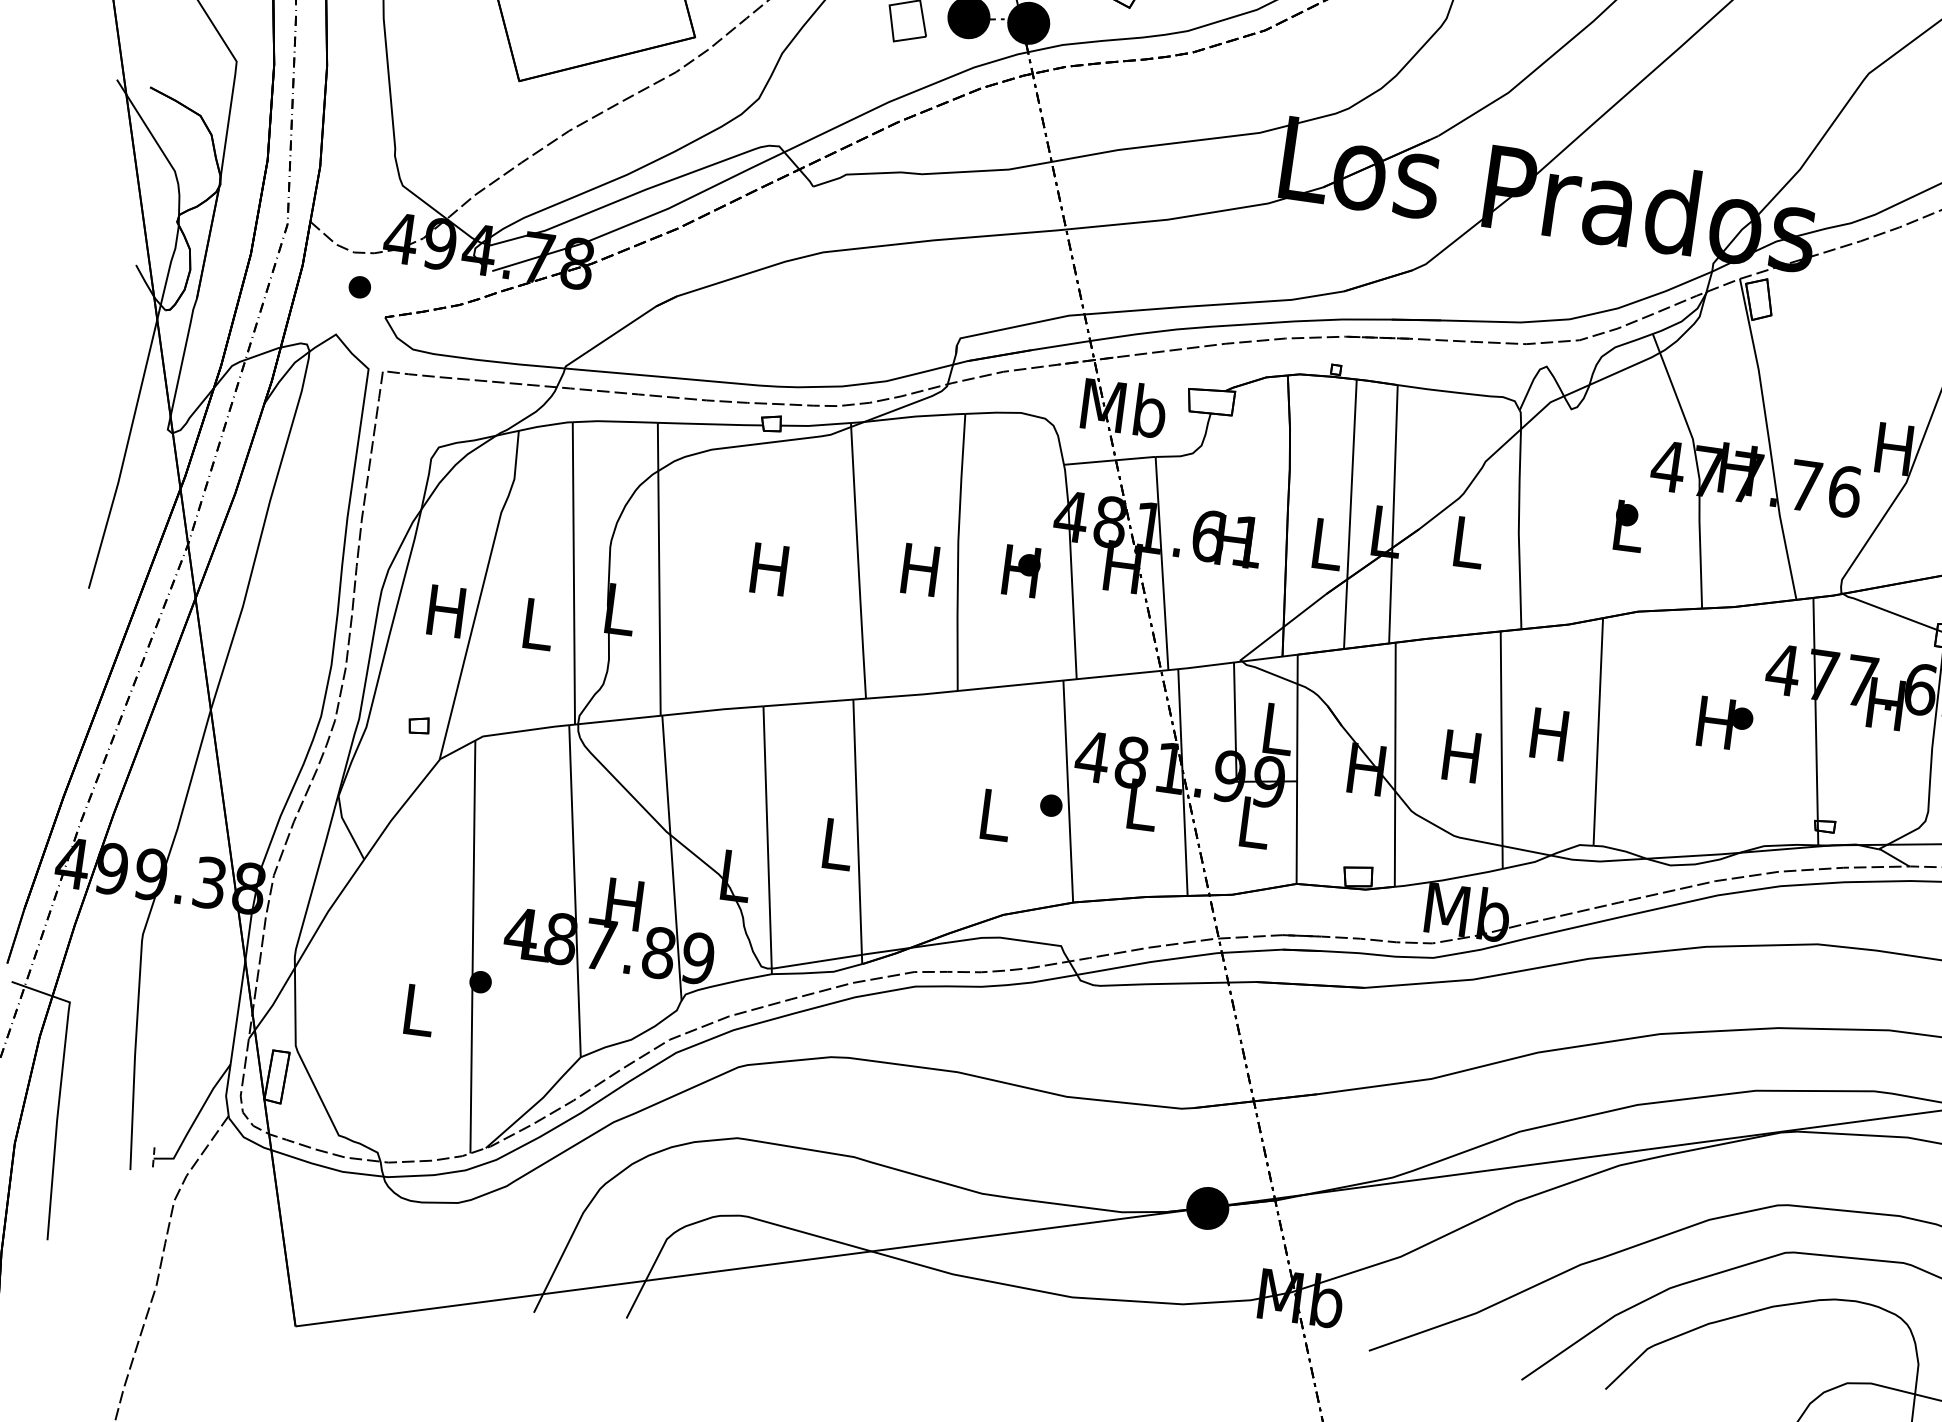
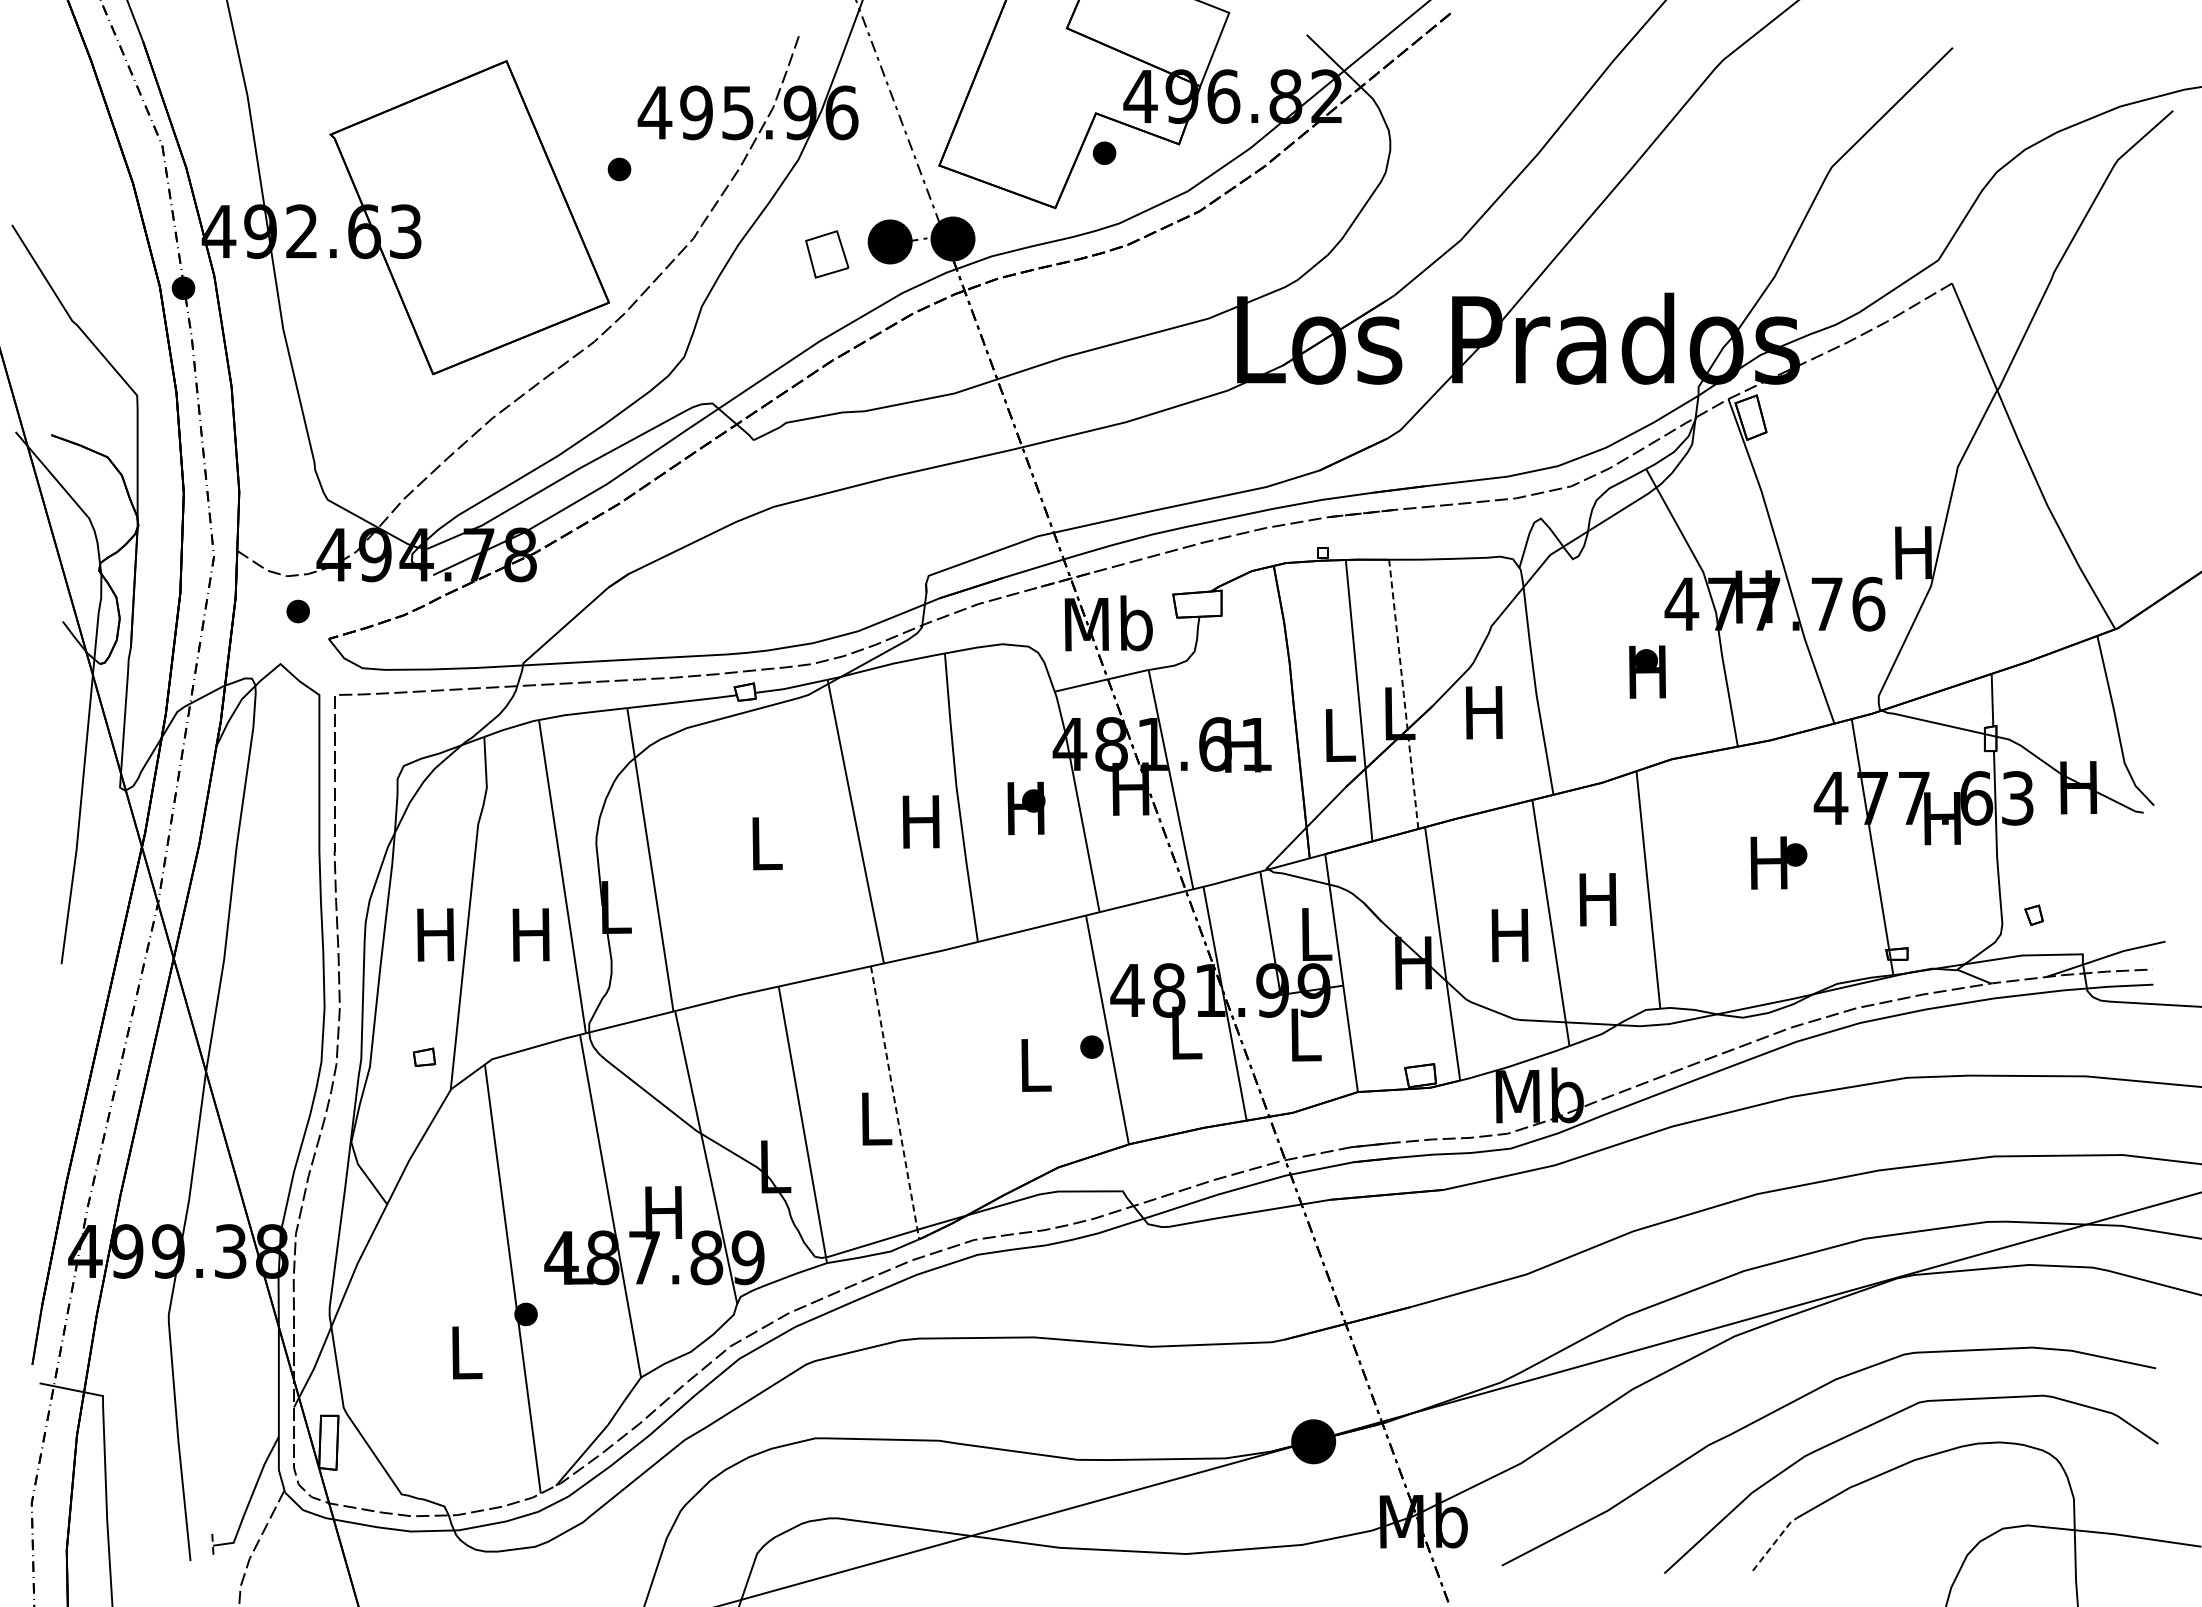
line: (1393, 514) -> (1403, 694), solid -> dashed
text: (1626, 525) -> (1647, 671), L -> H
text: (1466, 542) -> (1483, 712), L -> H
text: (769, 569) -> (764, 843), H -> L
text: (535, 623) -> (530, 934), L -> H
line: (858, 831) -> (895, 1102), solid -> dashed
line: (1629, 1365) -> (1774, 1542), solid -> dashed

